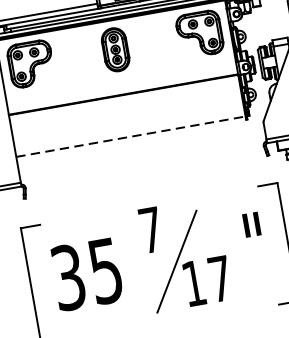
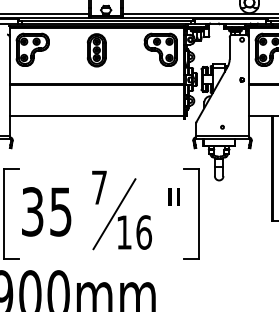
line: (130, 137) -> (96, 116), dashed -> solid
text: (220, 278) -> (144, 232), 17 -> 16

